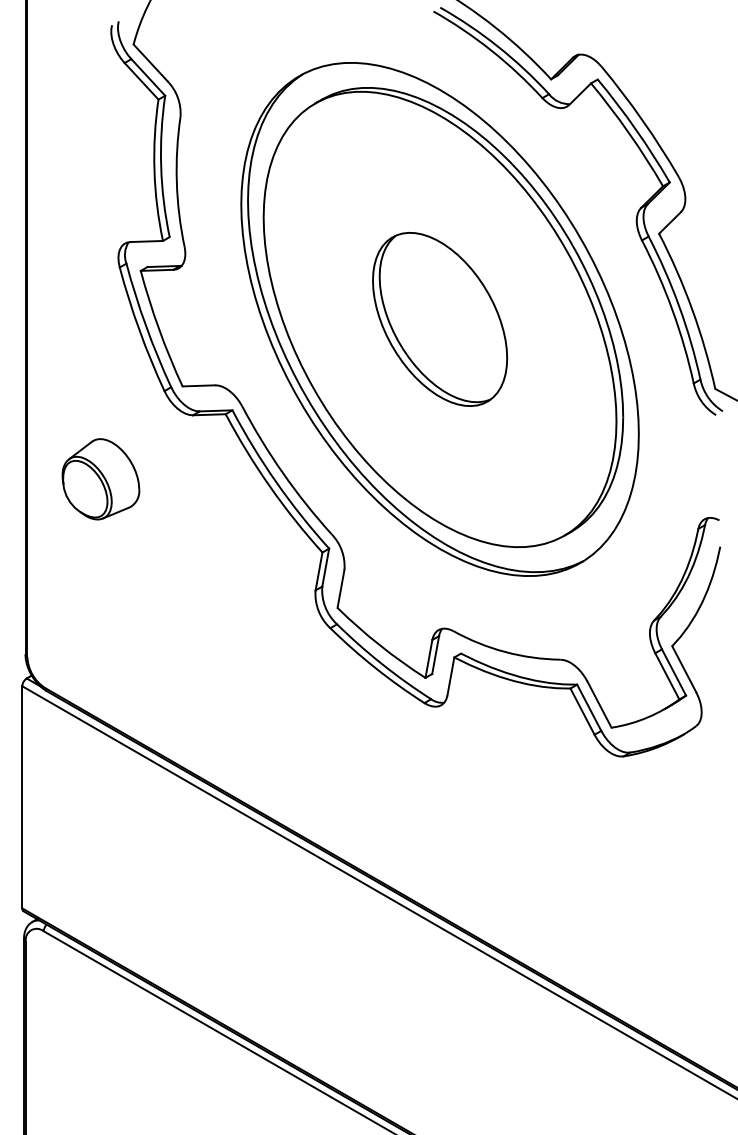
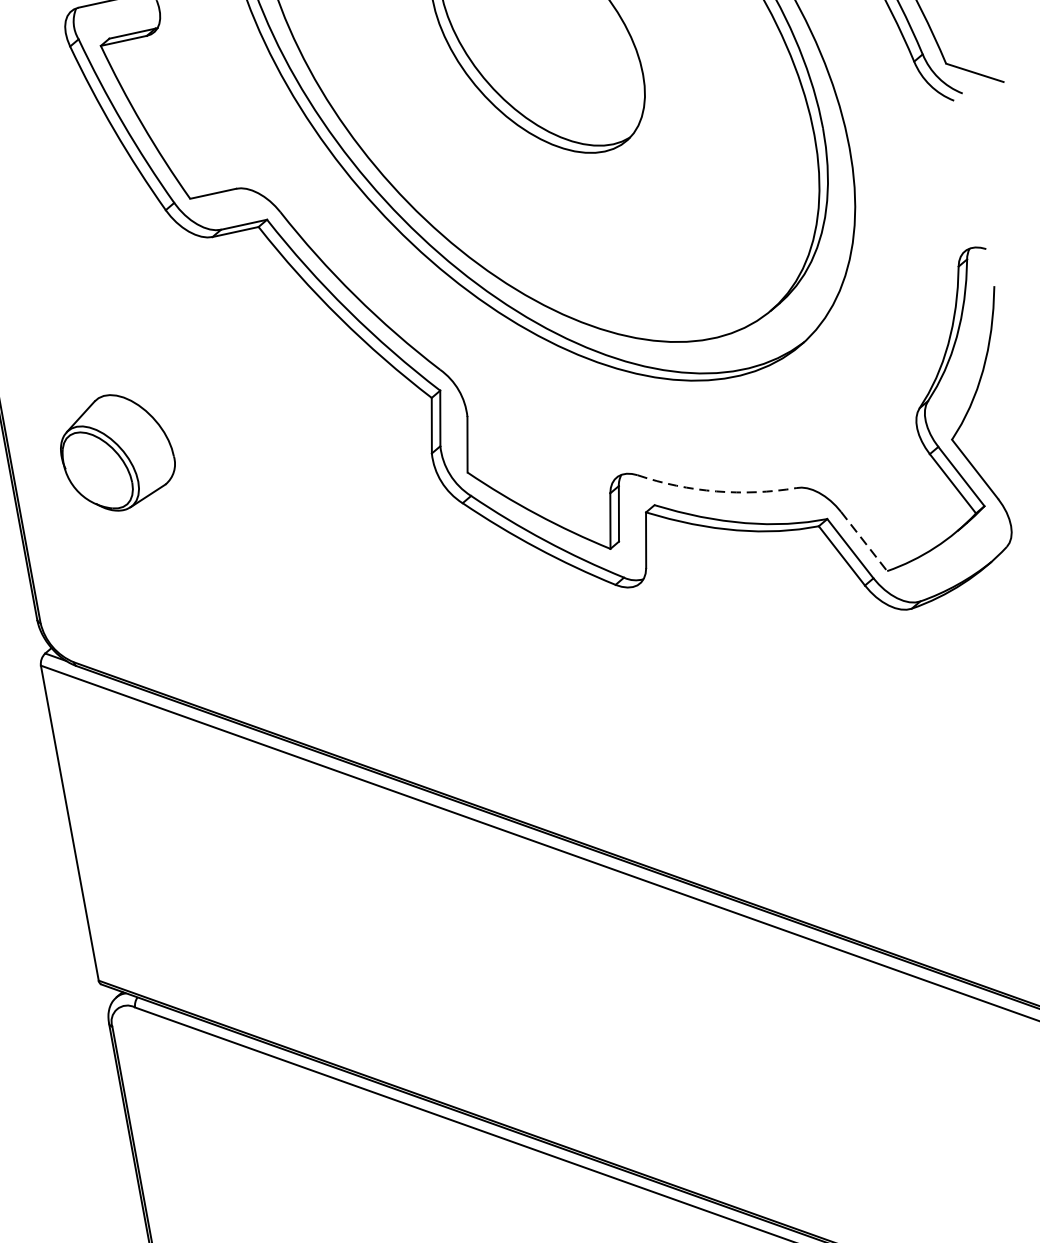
part: (100, 479) -> (116, 452), moved
arc: (505, 651) -> (717, 490), solid -> dashed
line: (599, 705) -> (864, 542), solid -> dashed

